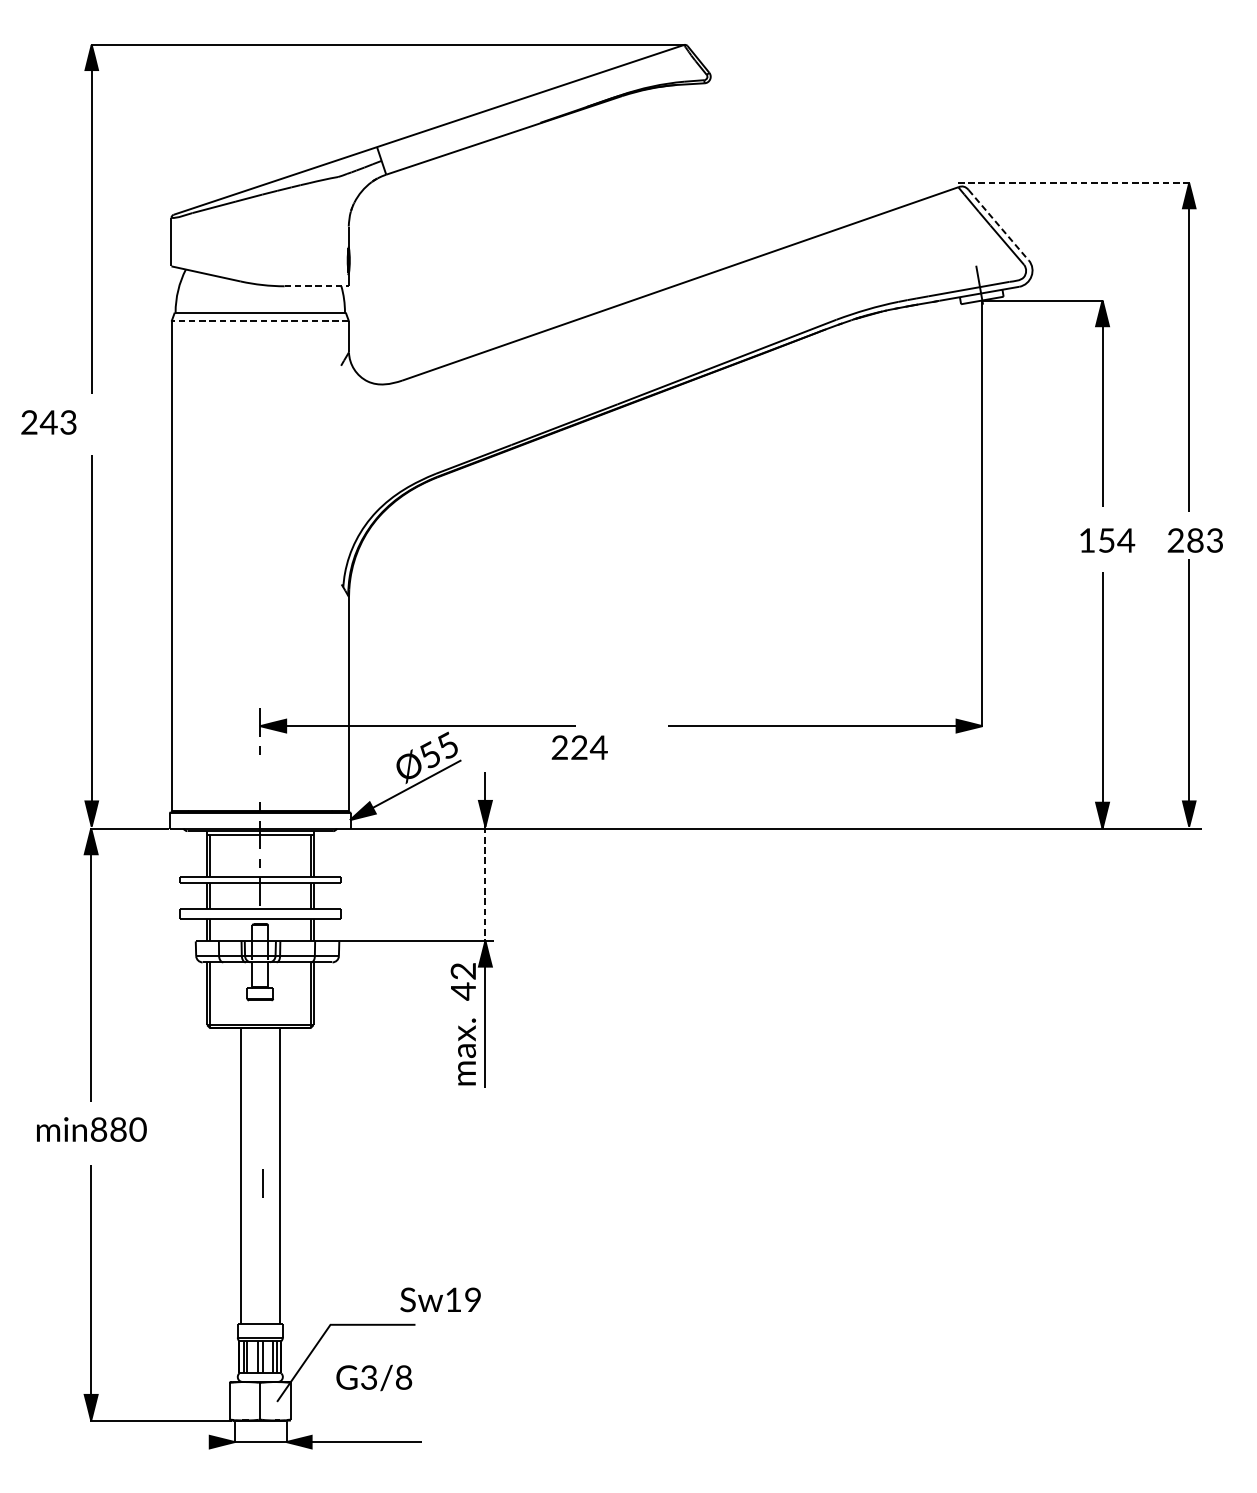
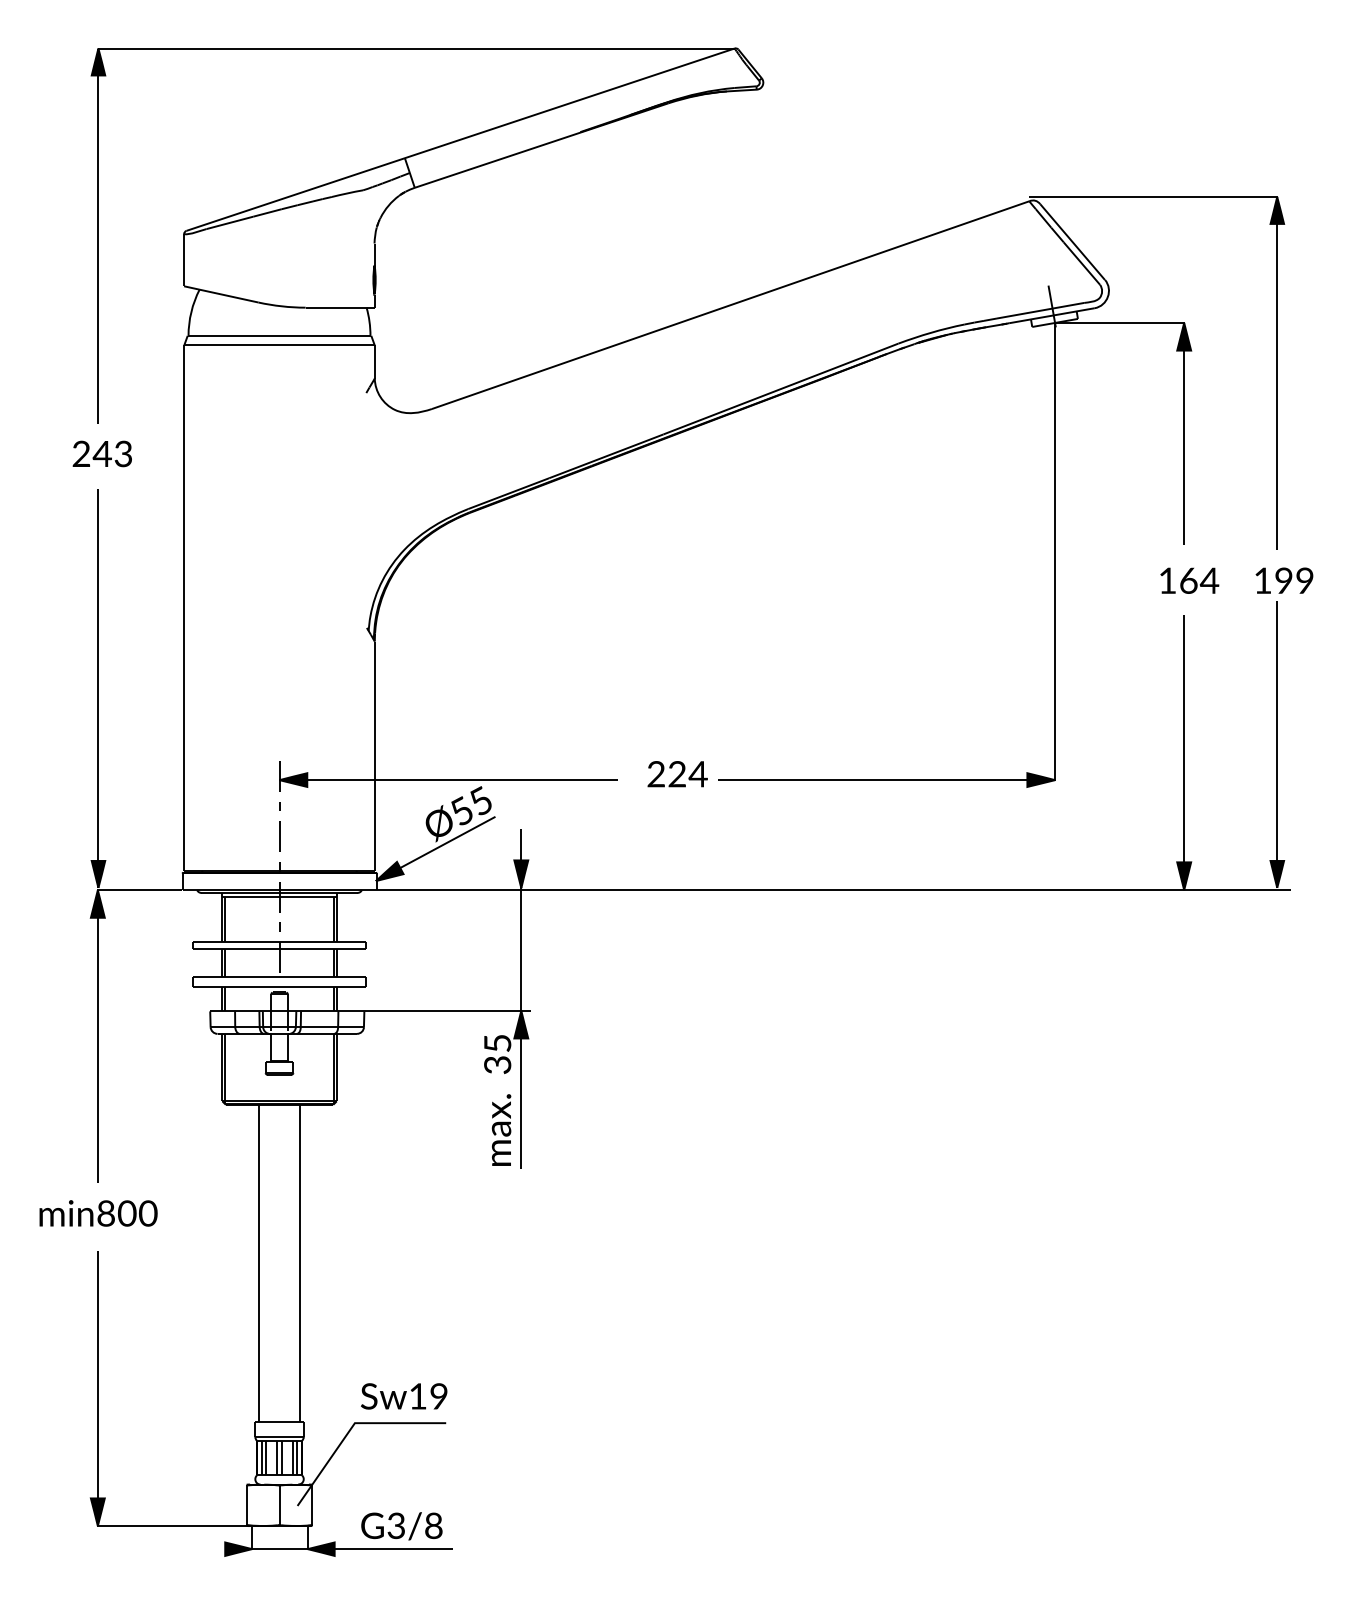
line: (1073, 182) -> (1153, 196), dashed -> solid
line: (998, 225) -> (1072, 242), dashed -> solid
line: (317, 286) -> (340, 307), dashed -> solid
line: (260, 321) -> (279, 345), dashed -> solid
text: (48, 422) -> (101, 453), moved
text: (1106, 540) -> (1188, 580), 154 -> 164
text: (1195, 540) -> (1283, 580), 283 -> 199
text: (579, 747) -> (677, 774), moved
line: (485, 884) -> (521, 950), dashed -> solid
text: (463, 981) -> (497, 1054), 42 -> 35
text: (117, 1129) -> (126, 1213), min880 -> min800
line: (263, 1183) -> (279, 836), moved
text: (440, 1299) -> (404, 1396), moved
text: (373, 1378) -> (401, 1526), moved

